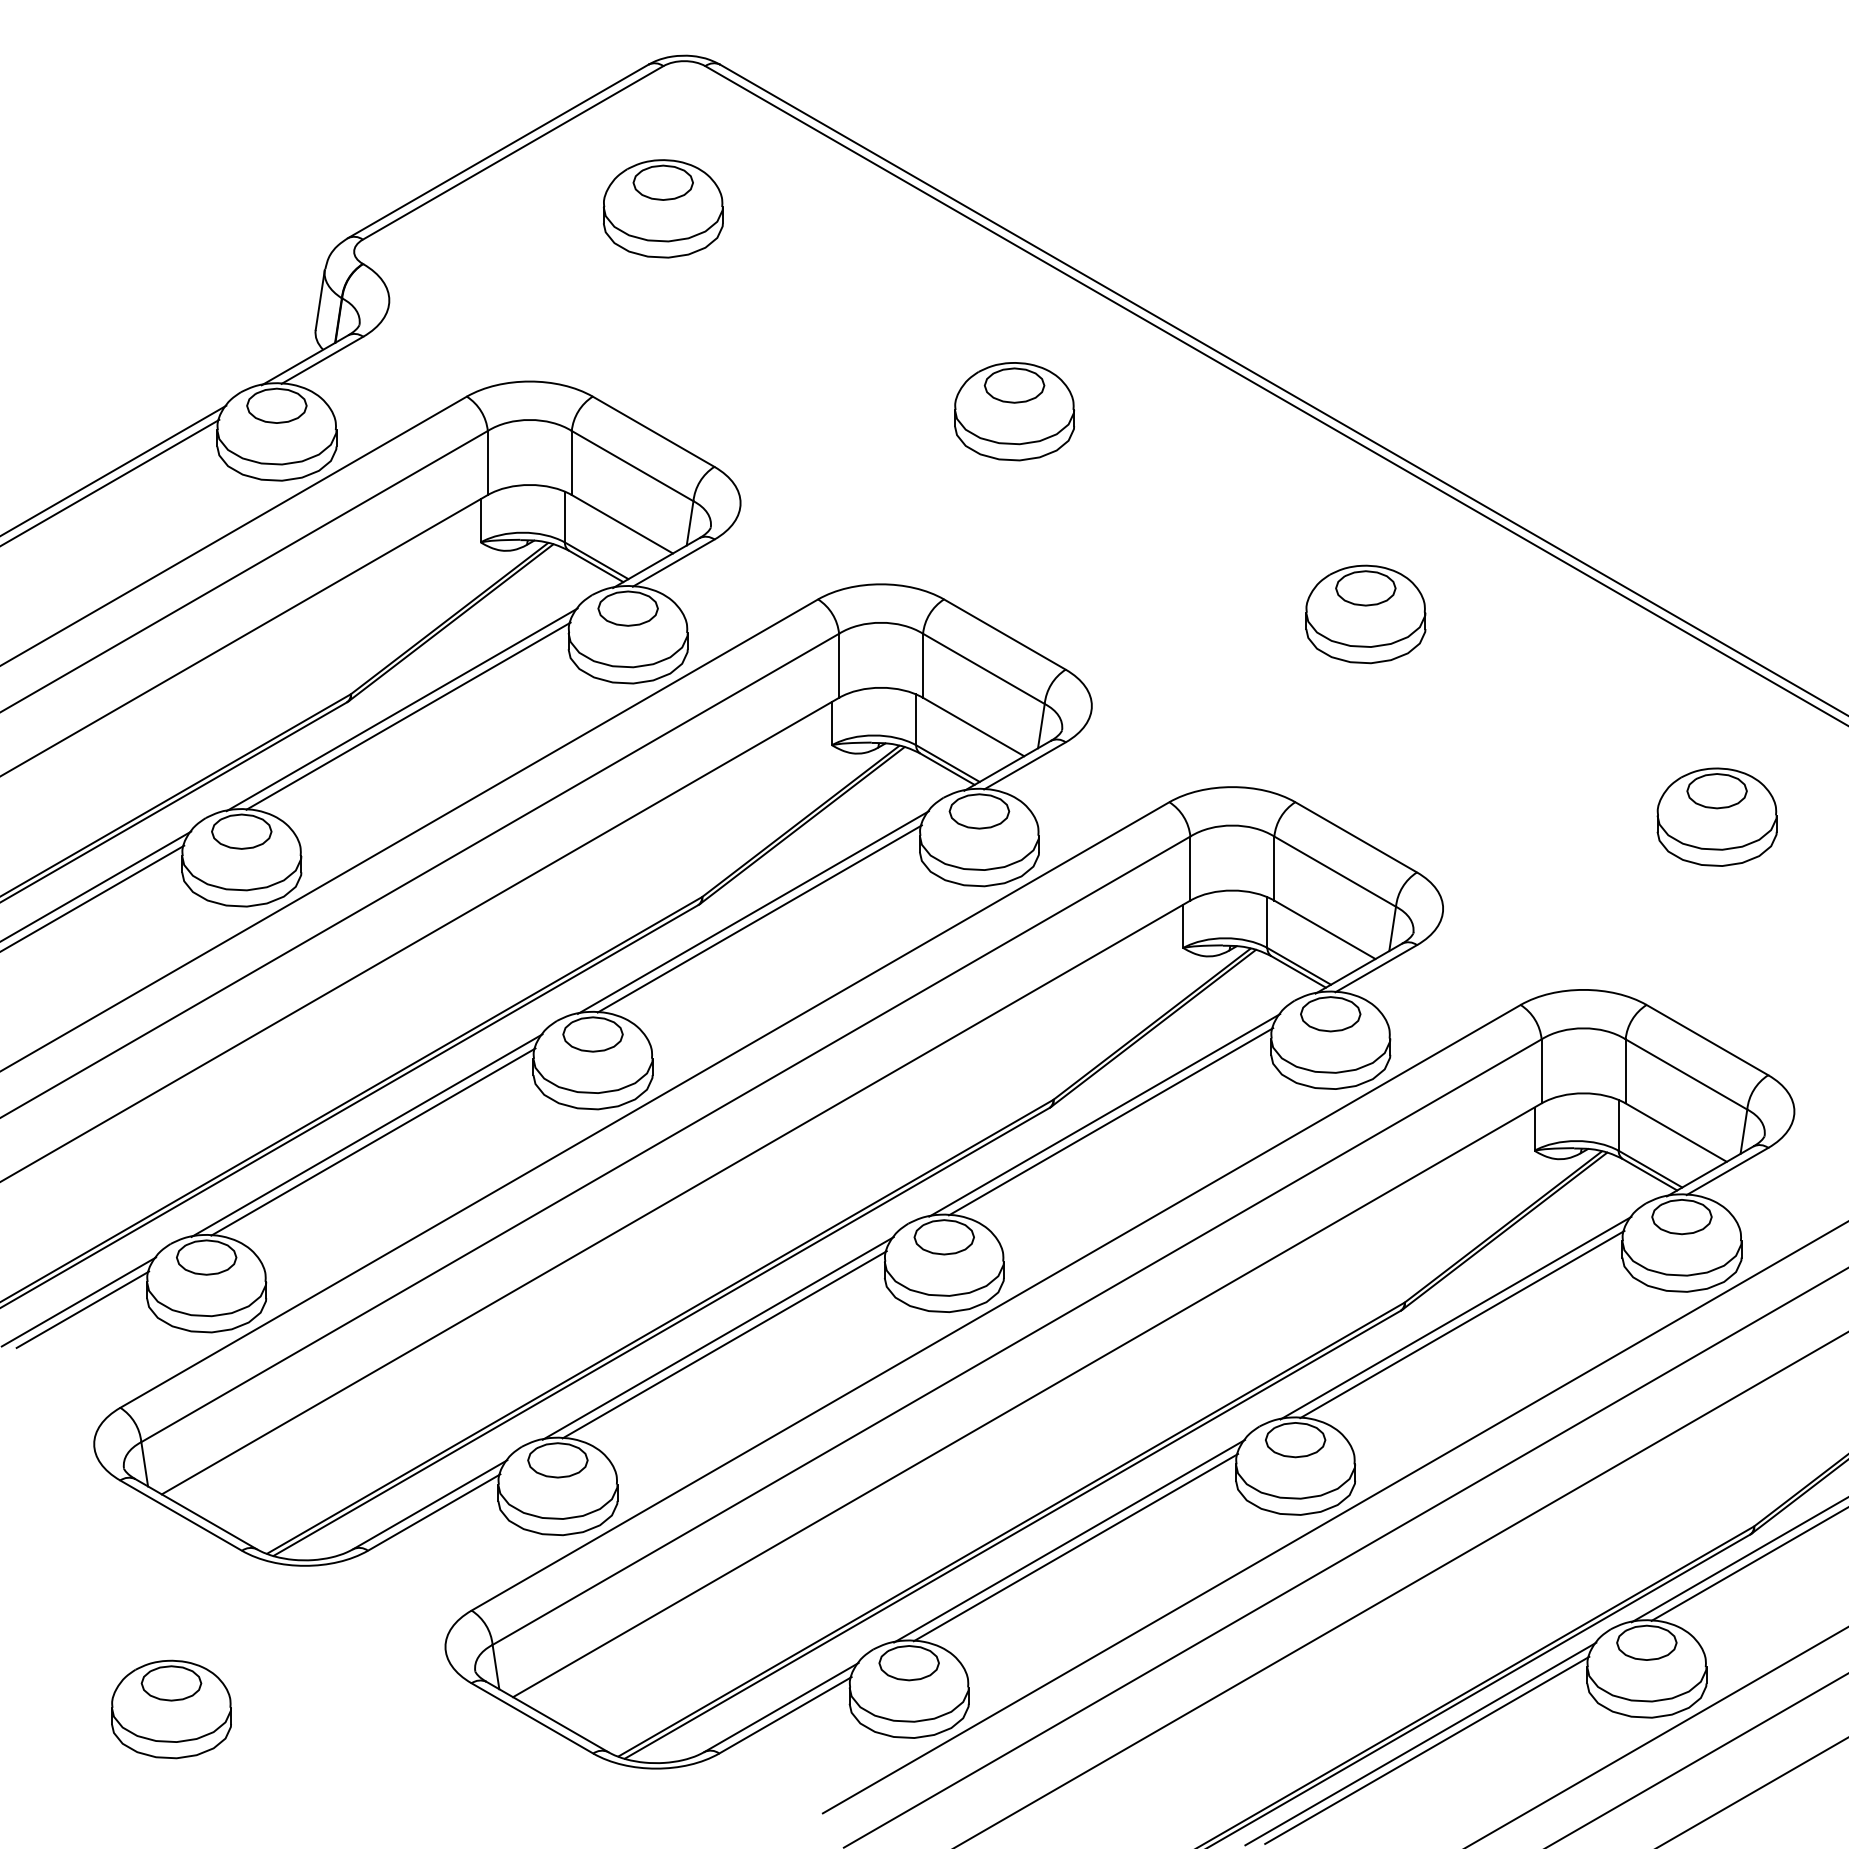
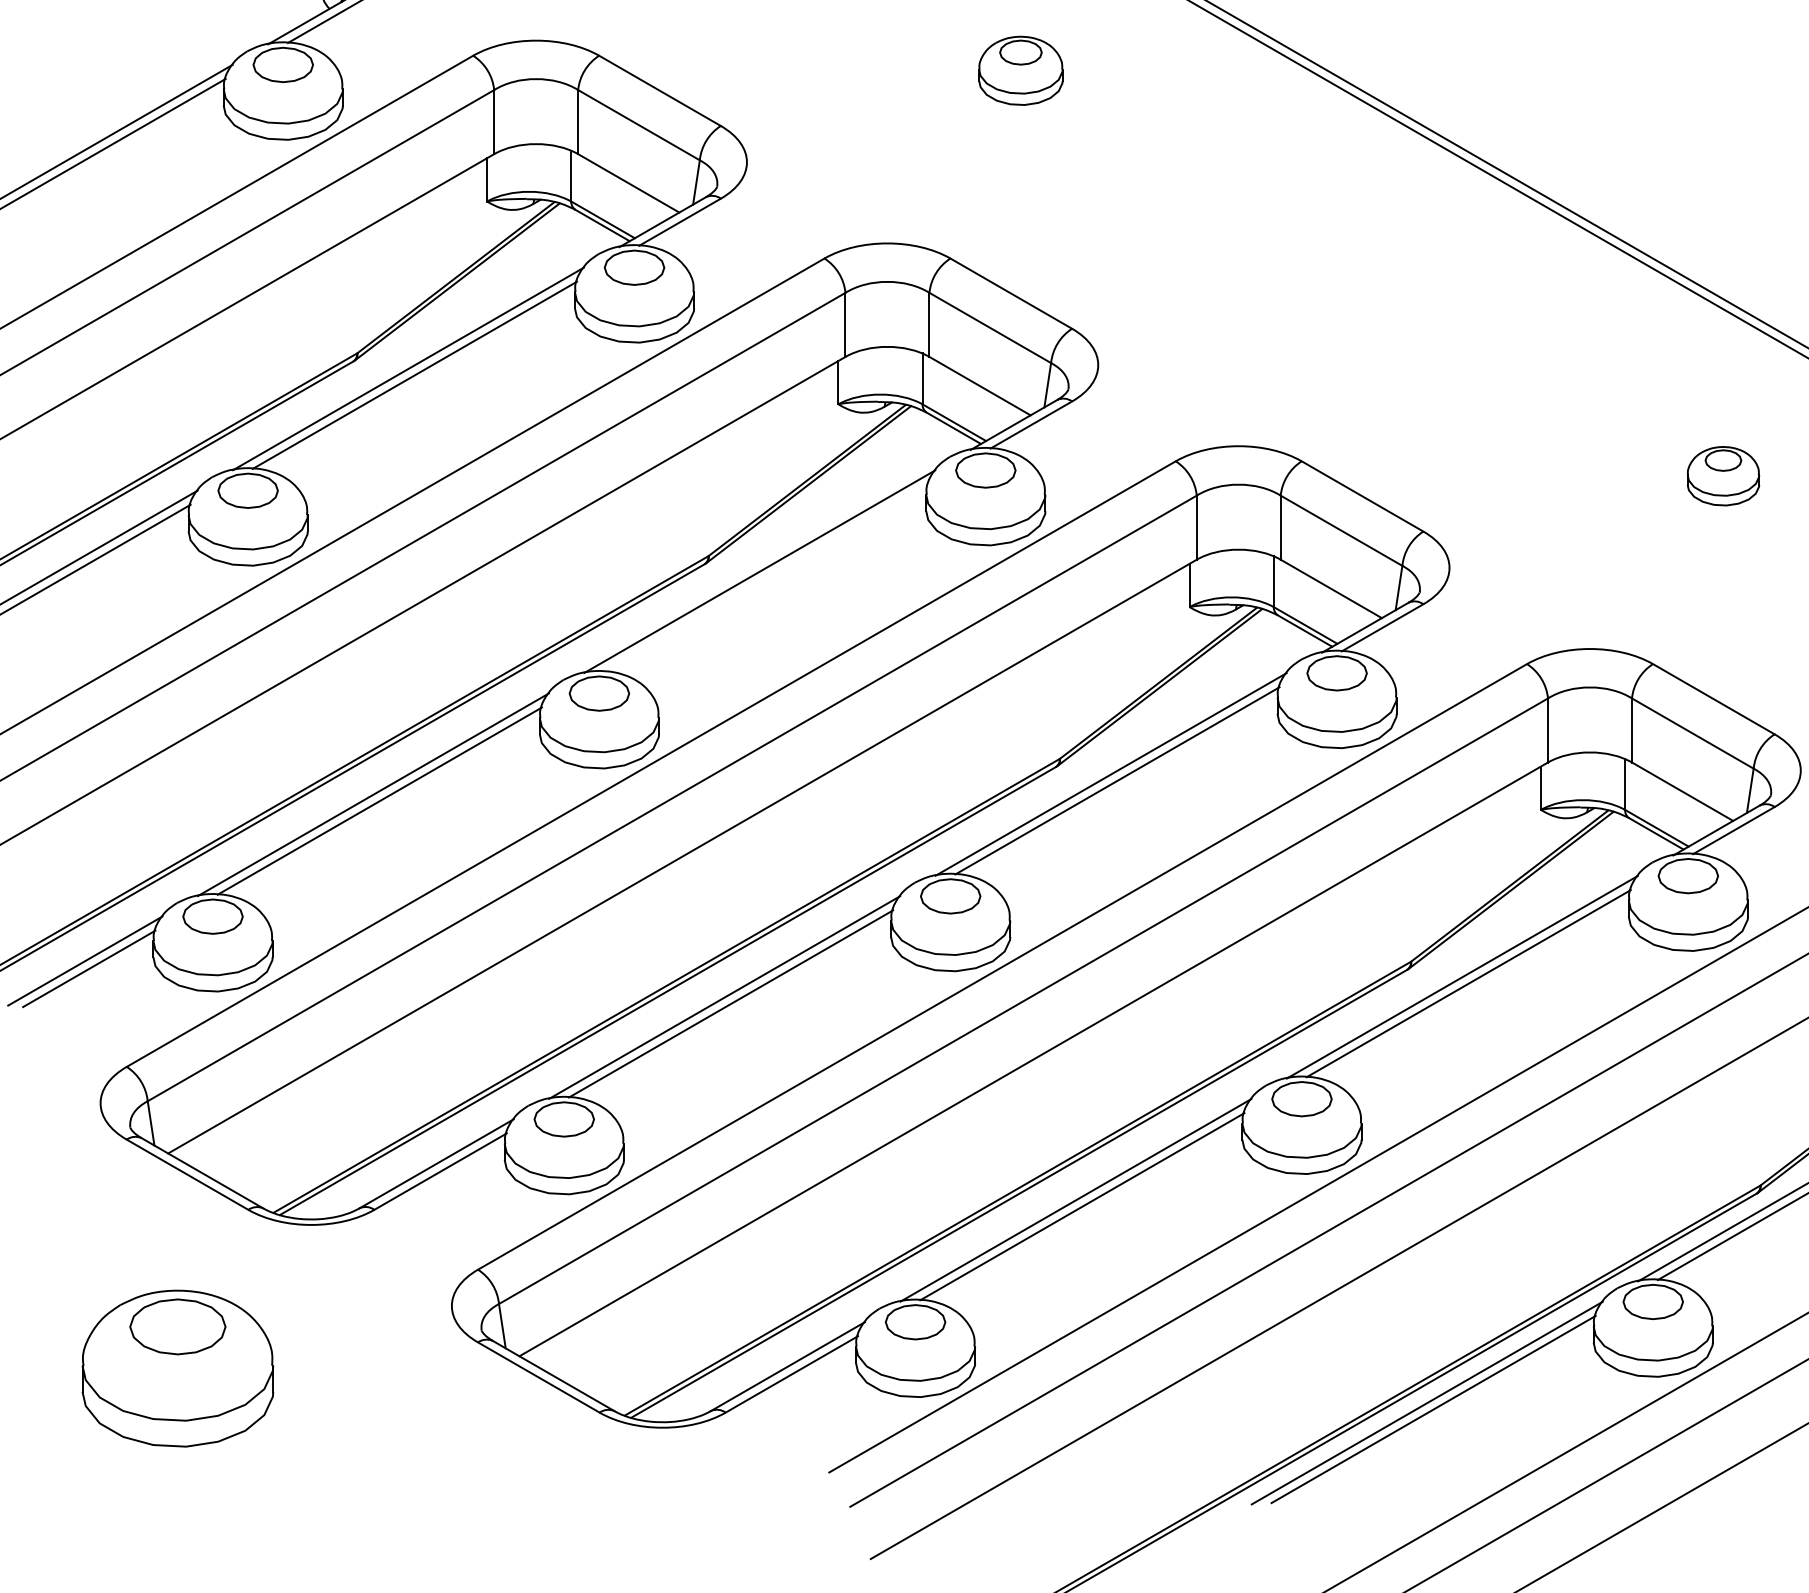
part: (1014, 411) -> (1020, 70), size x0.7
part: (1365, 614) -> (1371, 273), removed
part: (1716, 816) -> (1722, 475), size x0.6
line: (759, 918) -> (765, 577), removed
part: (171, 1709) -> (177, 1368), size x1.6

